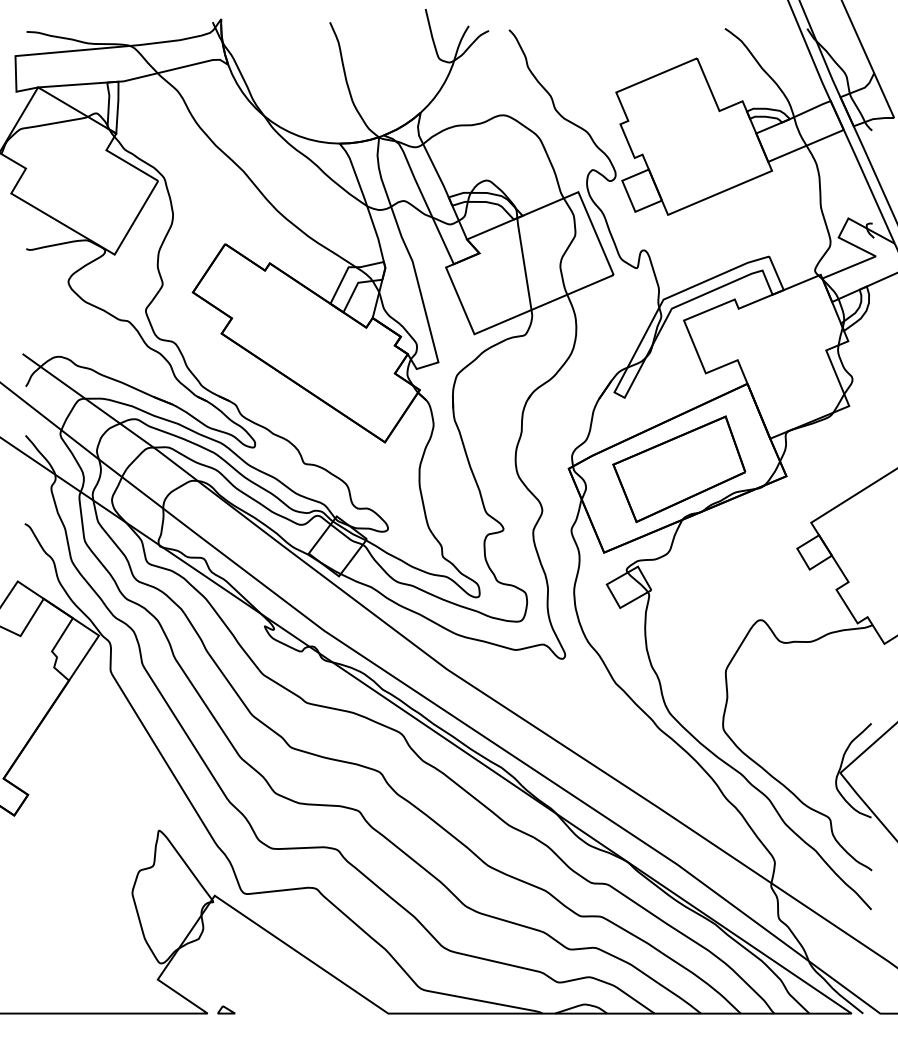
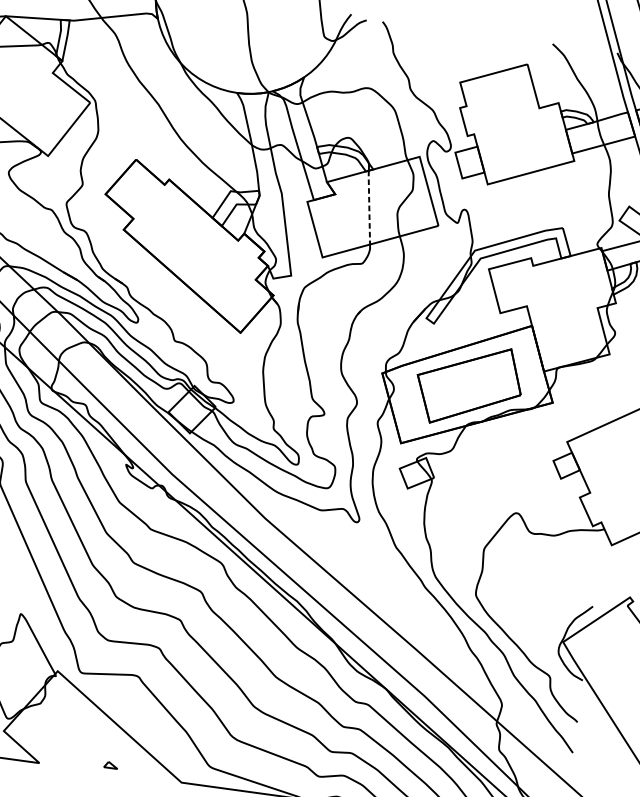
line: (524, 264) -> (369, 207), solid -> dashed
part: (226, 1009) -> (111, 764), moved

